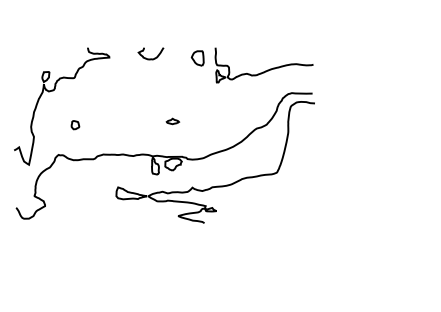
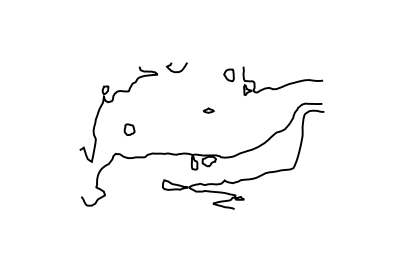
curve: (150, 58) -> (176, 71), moved
part: (172, 121) -> (208, 110), moved
part: (75, 125) -> (129, 129), size x1.6

